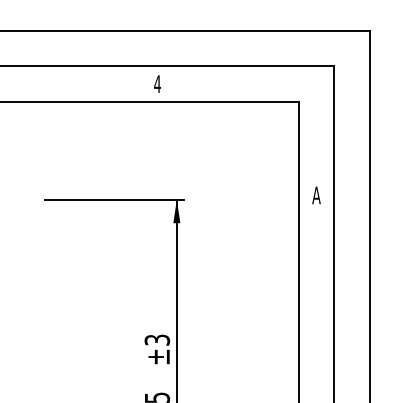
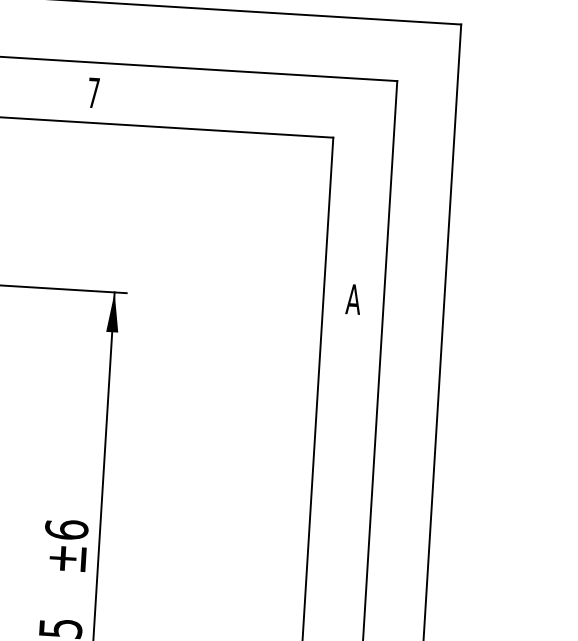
text: (157, 83) -> (93, 91), 4 -> 7
text: (157, 339) -> (67, 528), ±3 -> ±6

